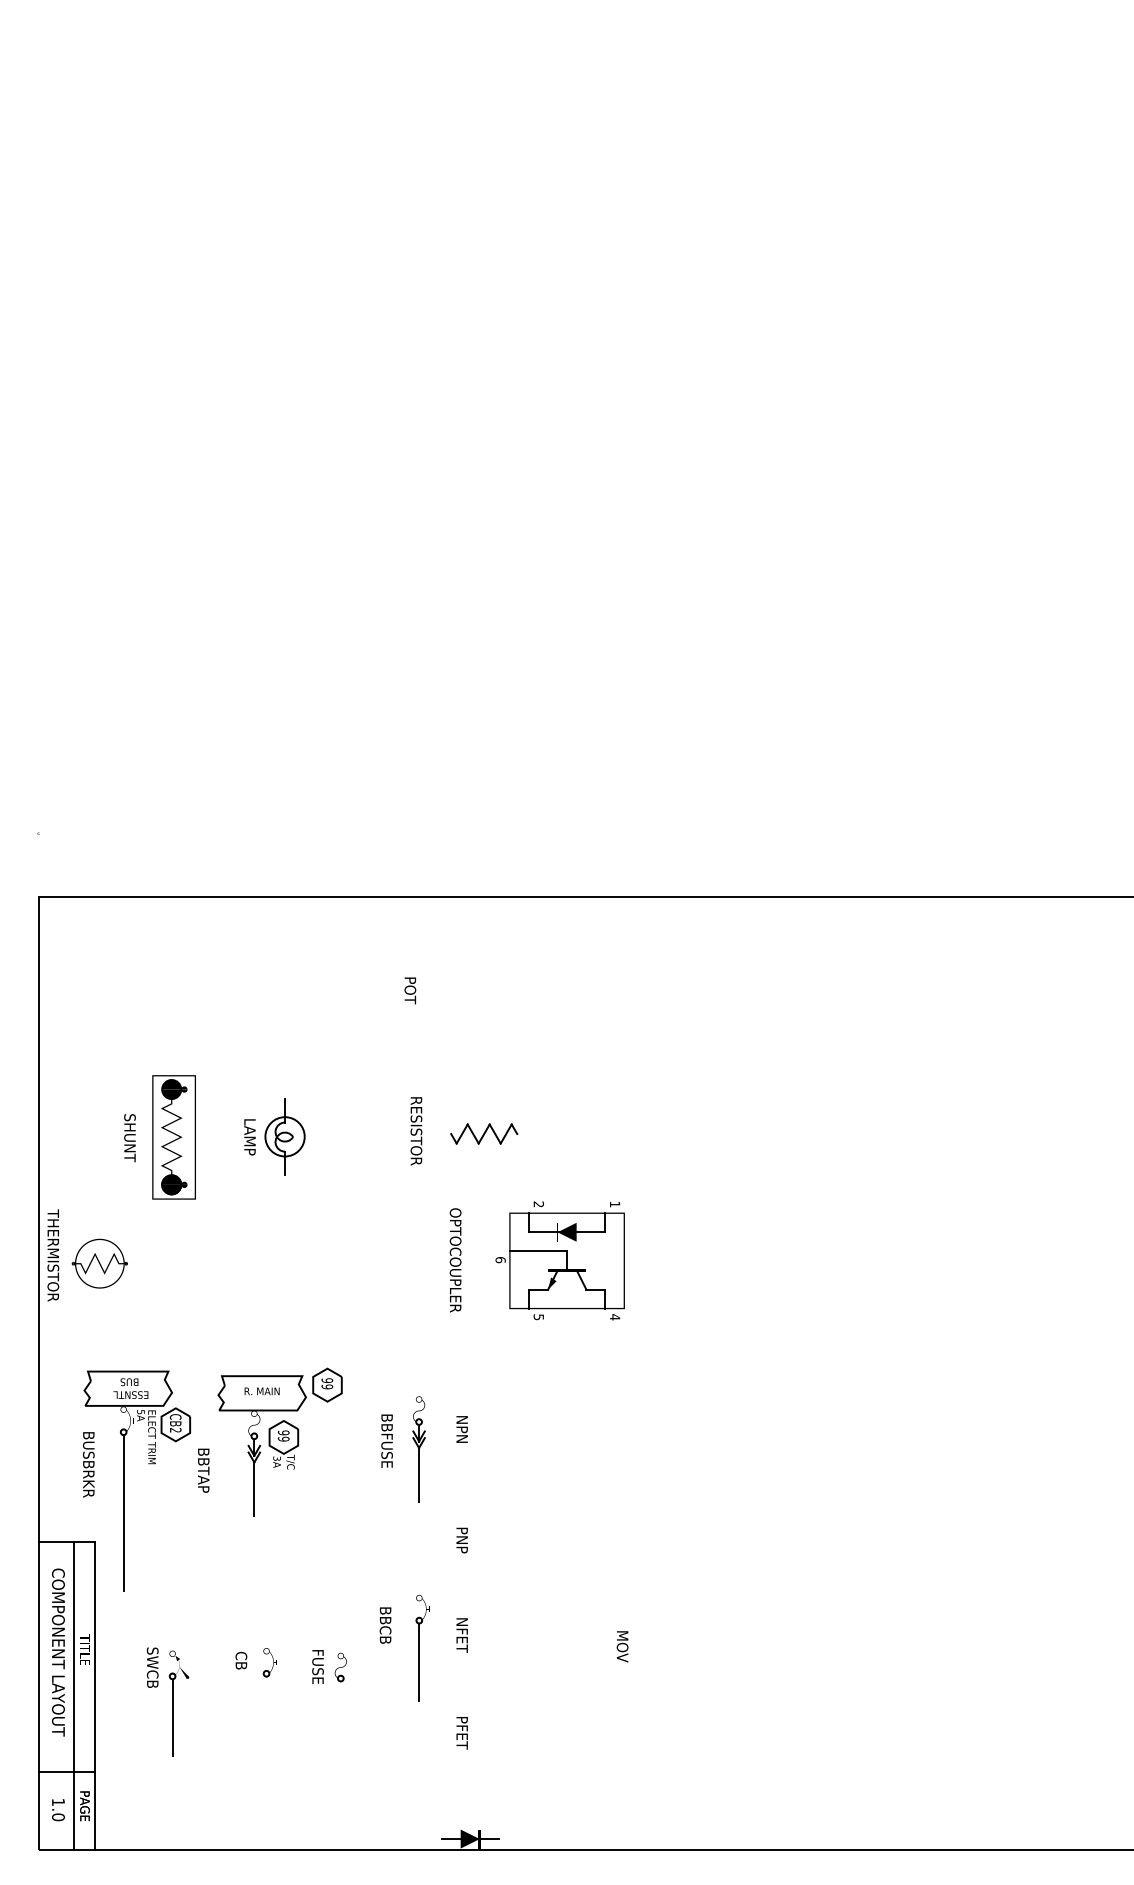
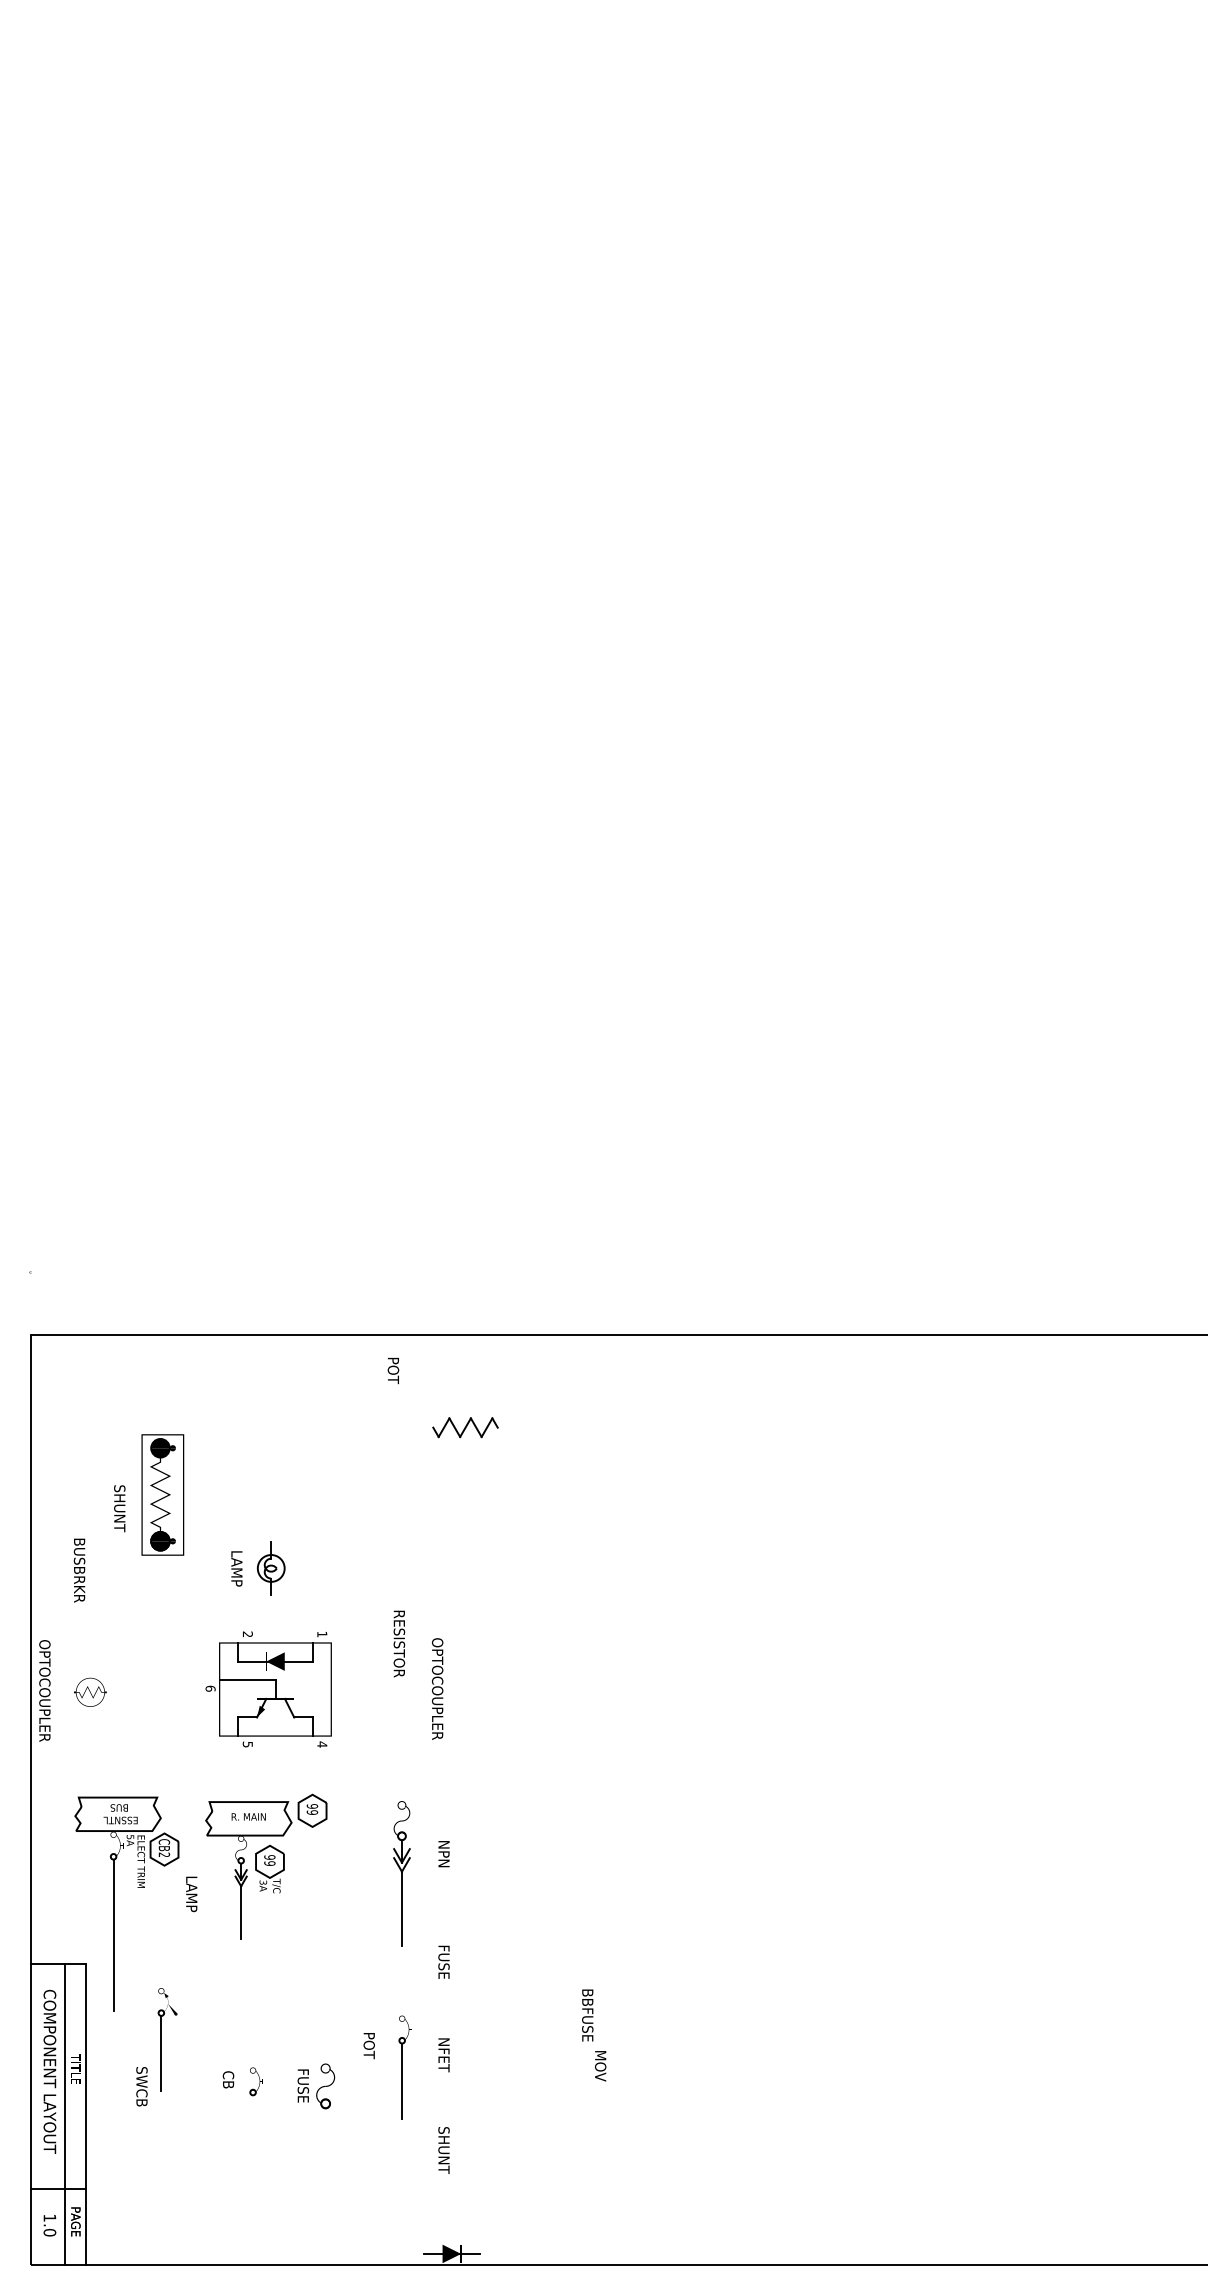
text: (410, 991) -> (393, 1371), moved
text: (416, 1130) -> (399, 1643), moved
part: (484, 1133) -> (465, 1427), moved
part: (173, 1136) -> (162, 1494), moved
part: (285, 1136) -> (271, 1568), size x0.7
text: (129, 1137) -> (119, 1508), moved
part: (559, 1260) -> (268, 1689), moved
text: (52, 1261) -> (44, 1690), THERMISTOR -> OPTOCOUPLER
part: (100, 1263) -> (90, 1692), size x0.6
text: (386, 1441) -> (587, 2015), moved
part: (418, 1449) -> (401, 1873), size x1.4
text: (88, 1464) -> (79, 1570), moved
text: (203, 1469) -> (191, 1893), BBTAP -> LAMP
text: (461, 1539) -> (443, 1961), PNP -> FUSE
text: (384, 1625) -> (368, 2045), BBCB -> POT
part: (340, 1667) -> (325, 2086), size x1.6
part: (178, 1703) -> (167, 2039), moved
text: (461, 1733) -> (443, 2150), PFET -> SHUNT

